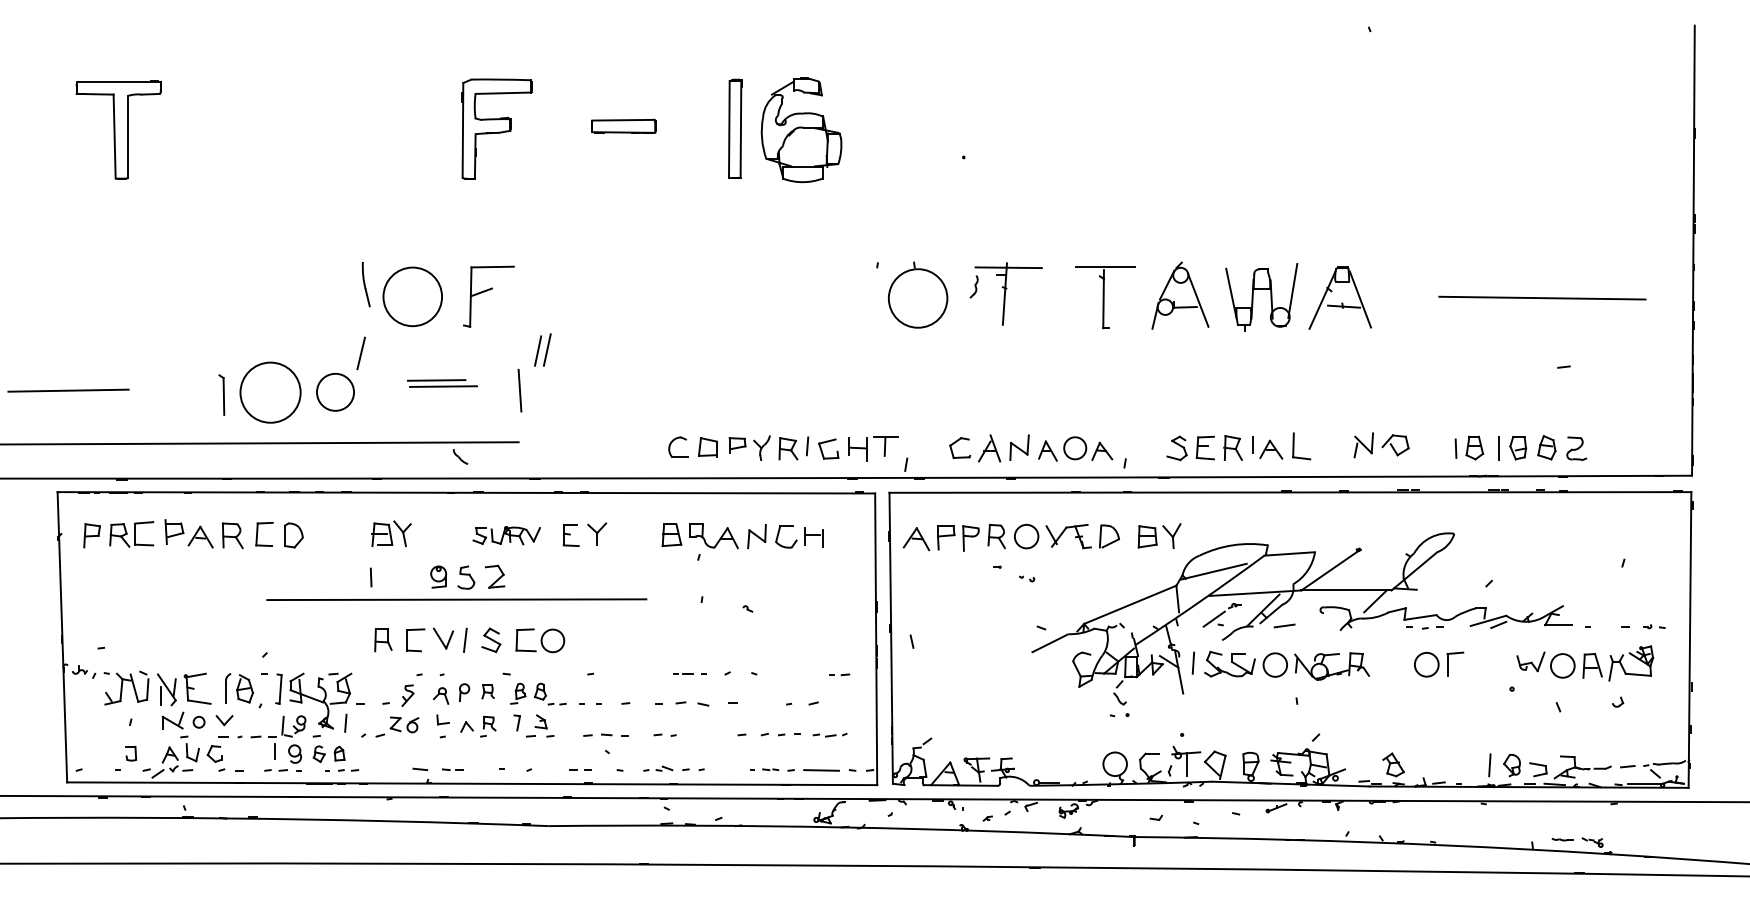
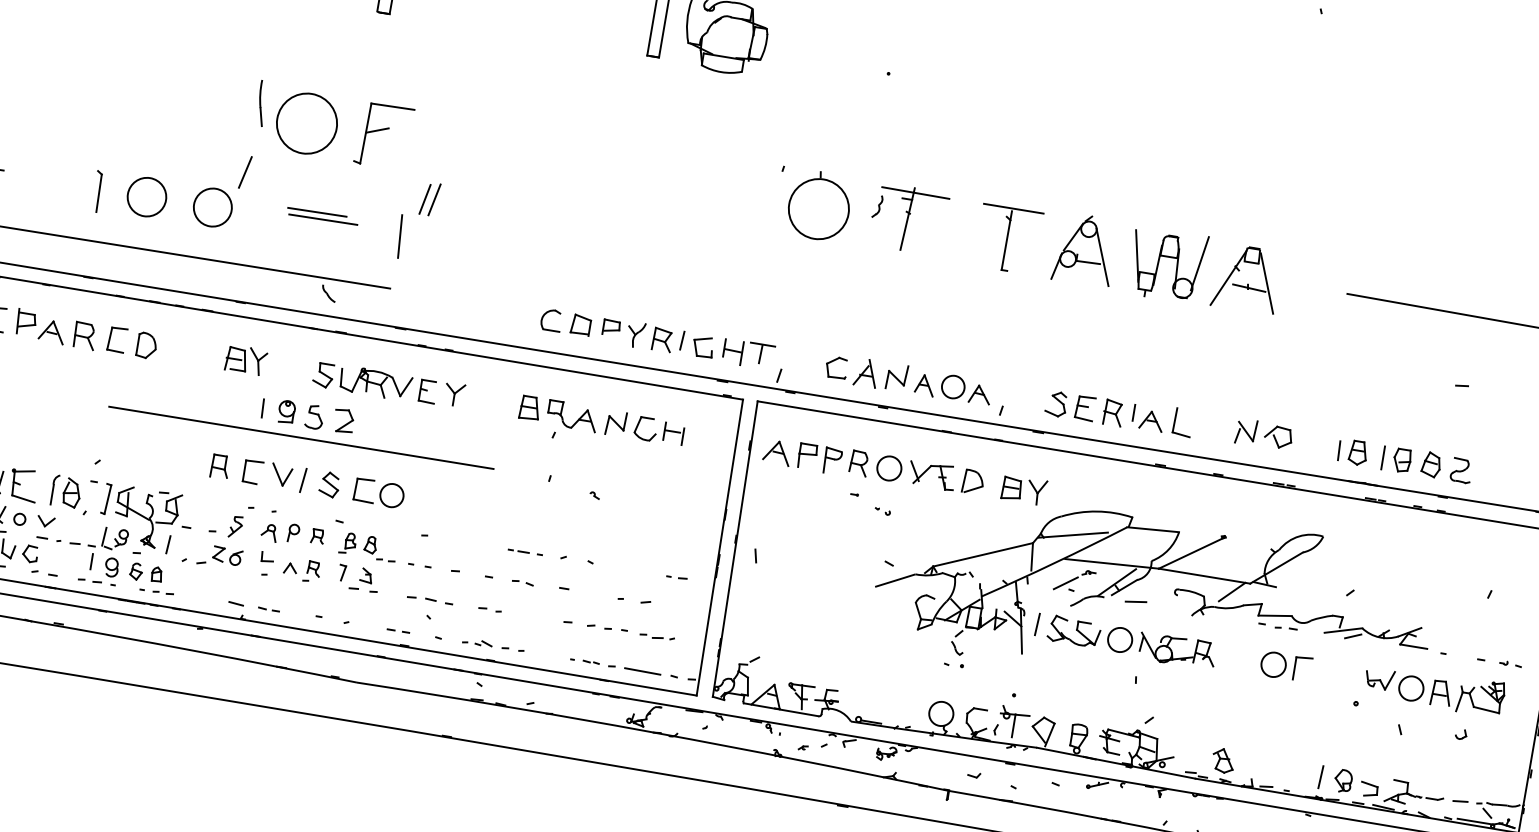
circle: (270, 392) -> (146, 196), size x0.62
part: (506, 535) -> (362, 381), size x1.43
line: (370, 577) -> (262, 408), moved
part: (692, 704) -> (522, 583), size x0.62

